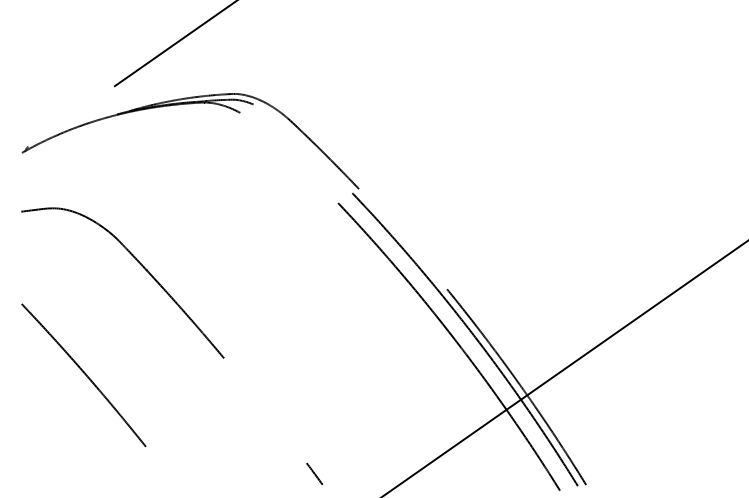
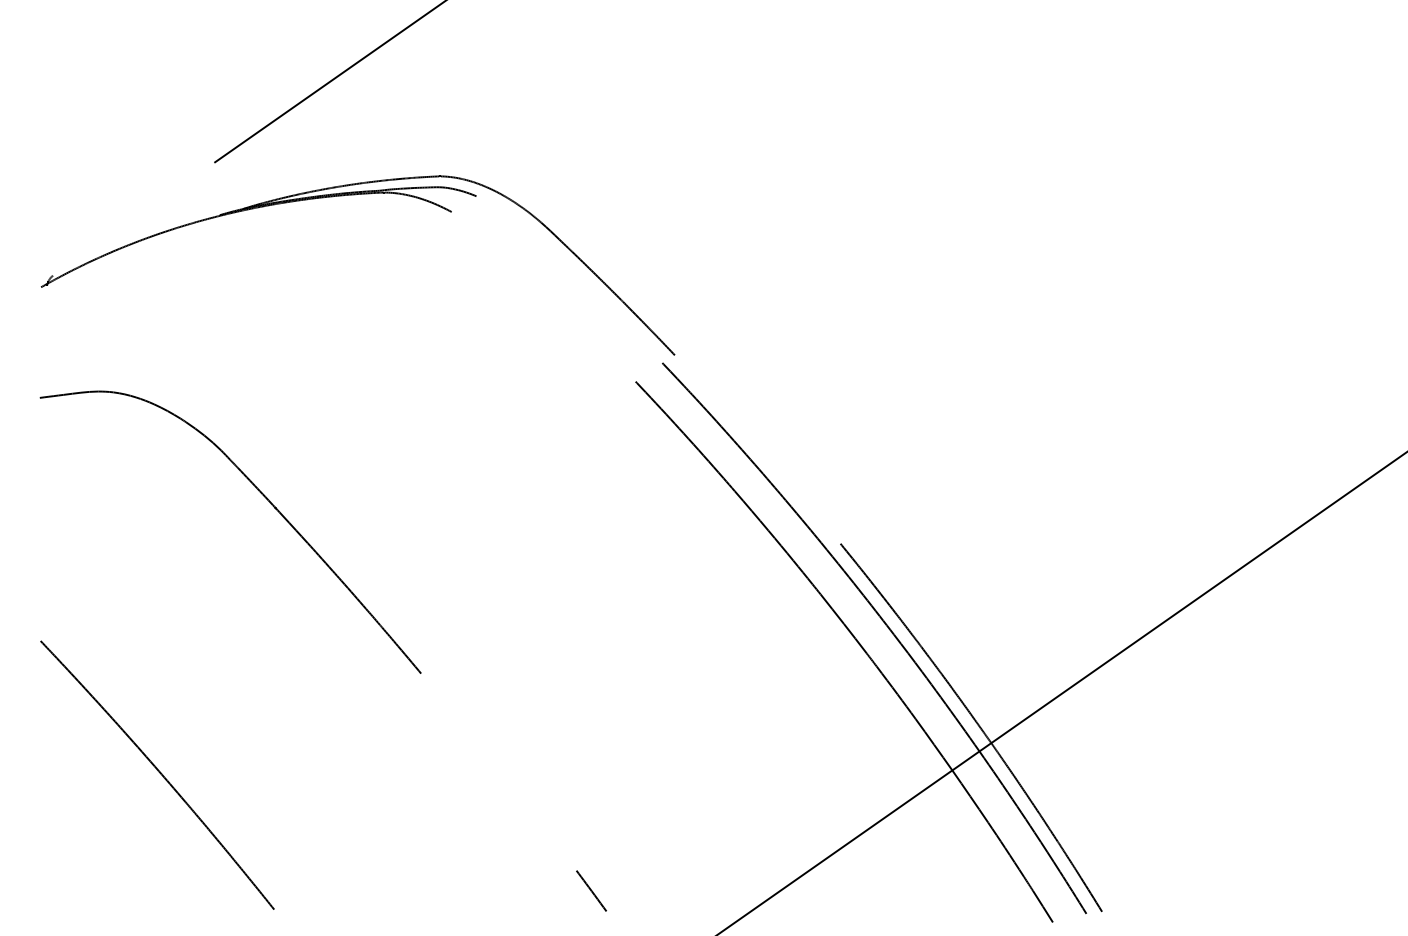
curve: (84, 374) -> (158, 773), moved

